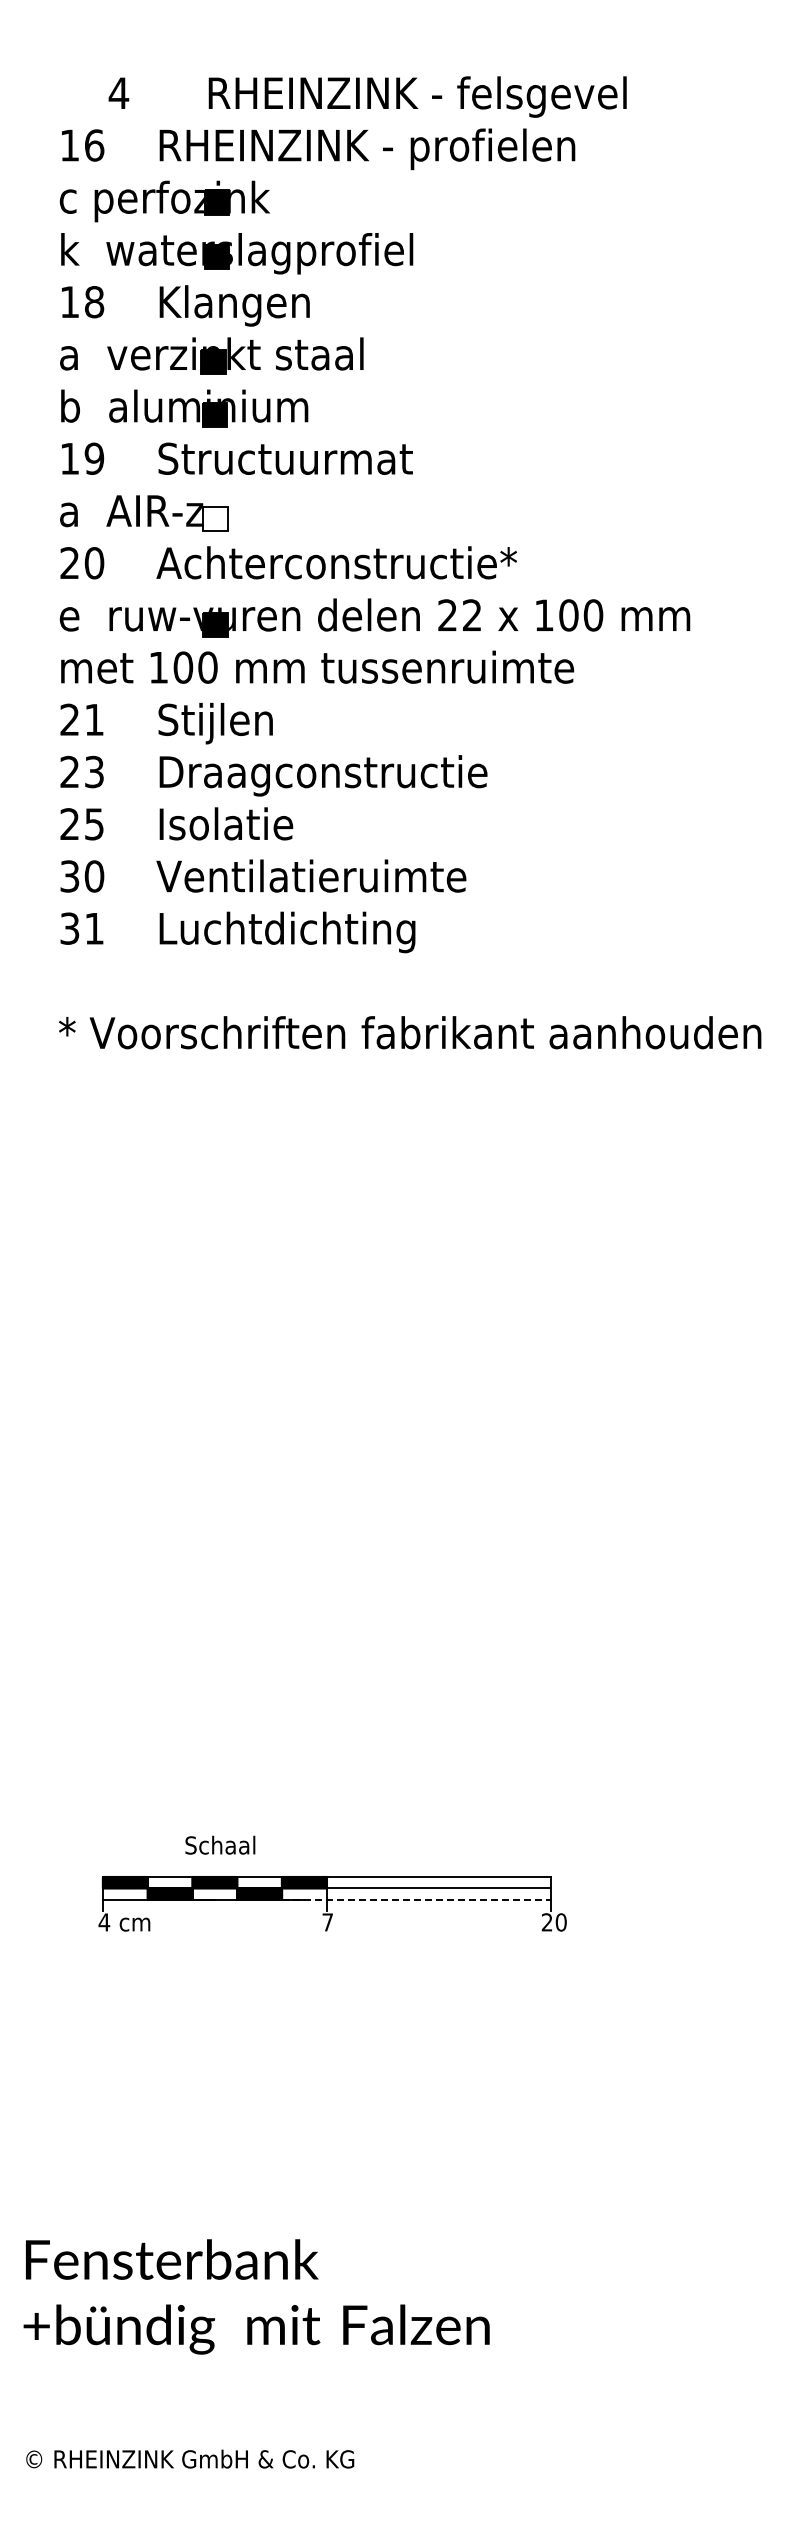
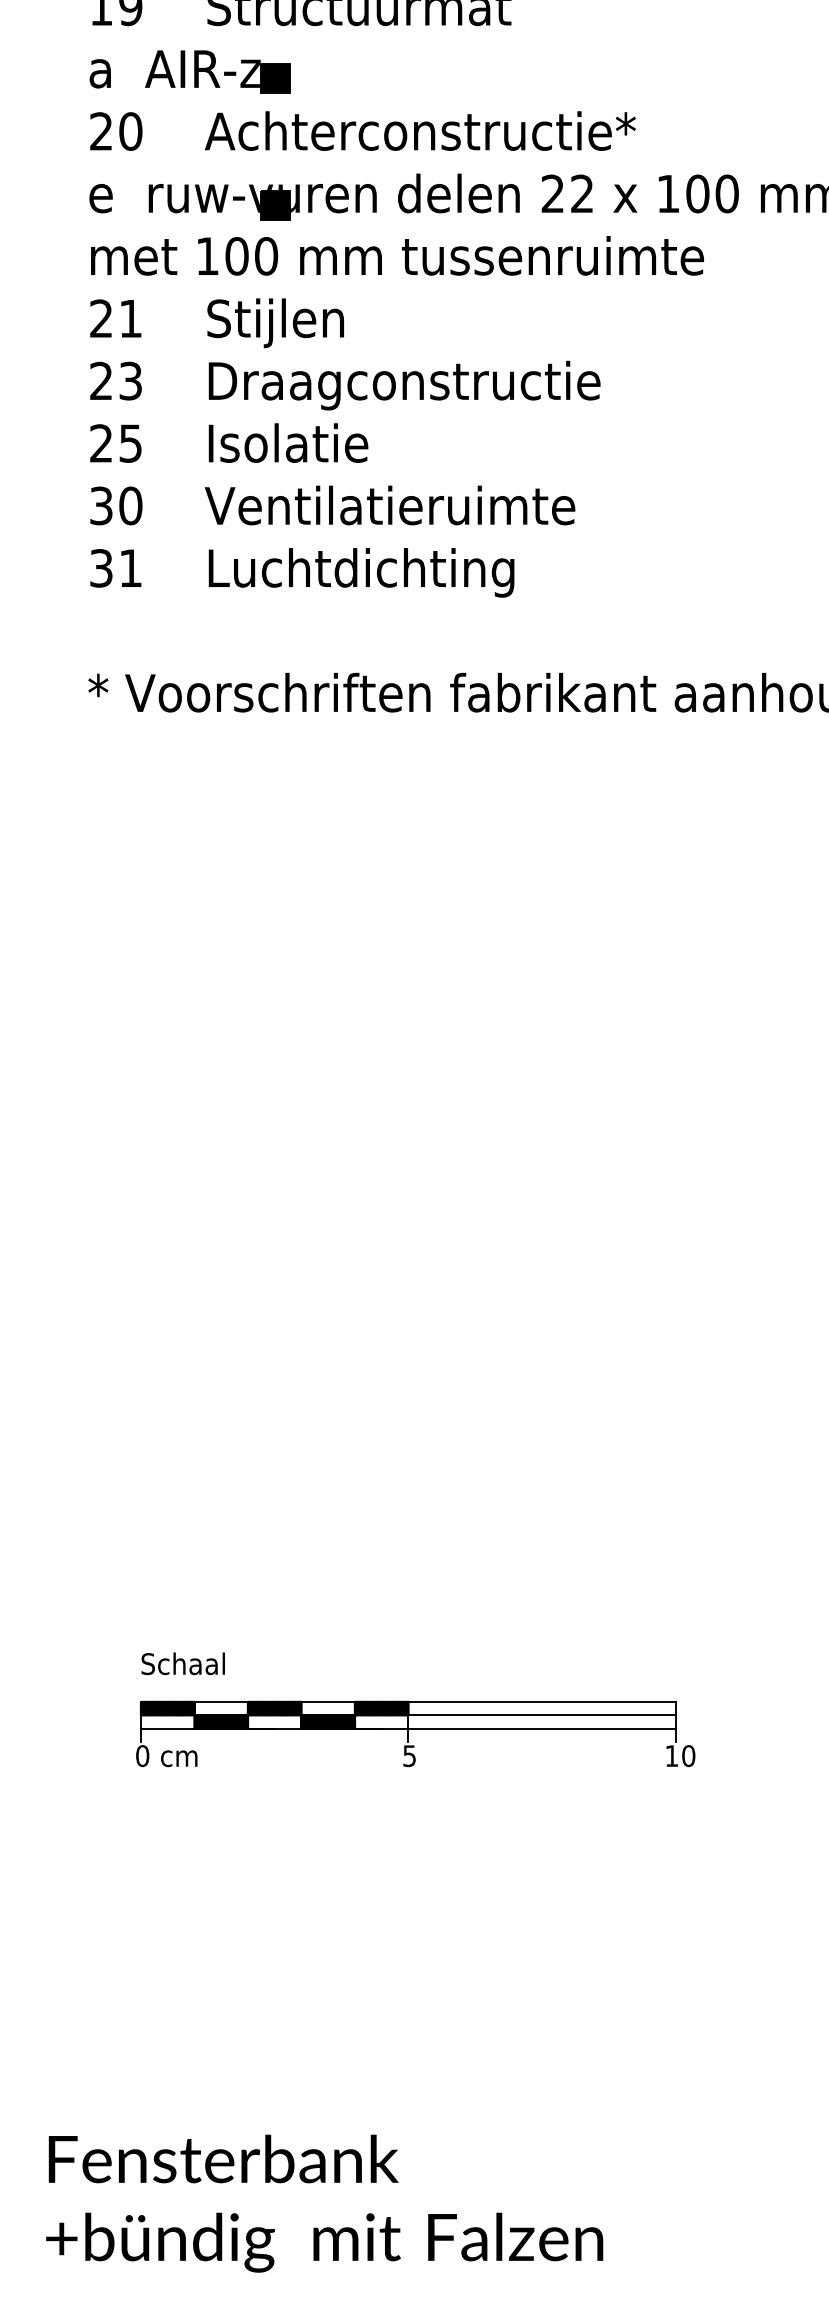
fill: (215, 518) -> (275, 78), added
text: (220, 1844) -> (183, 1662), moved
line: (416, 1899) -> (515, 1728), dashed -> solid
text: (104, 1922) -> (142, 1756), 4 -> 0
text: (327, 1922) -> (409, 1756), 7 -> 5
text: (546, 1922) -> (671, 1756), 20 -> 10

